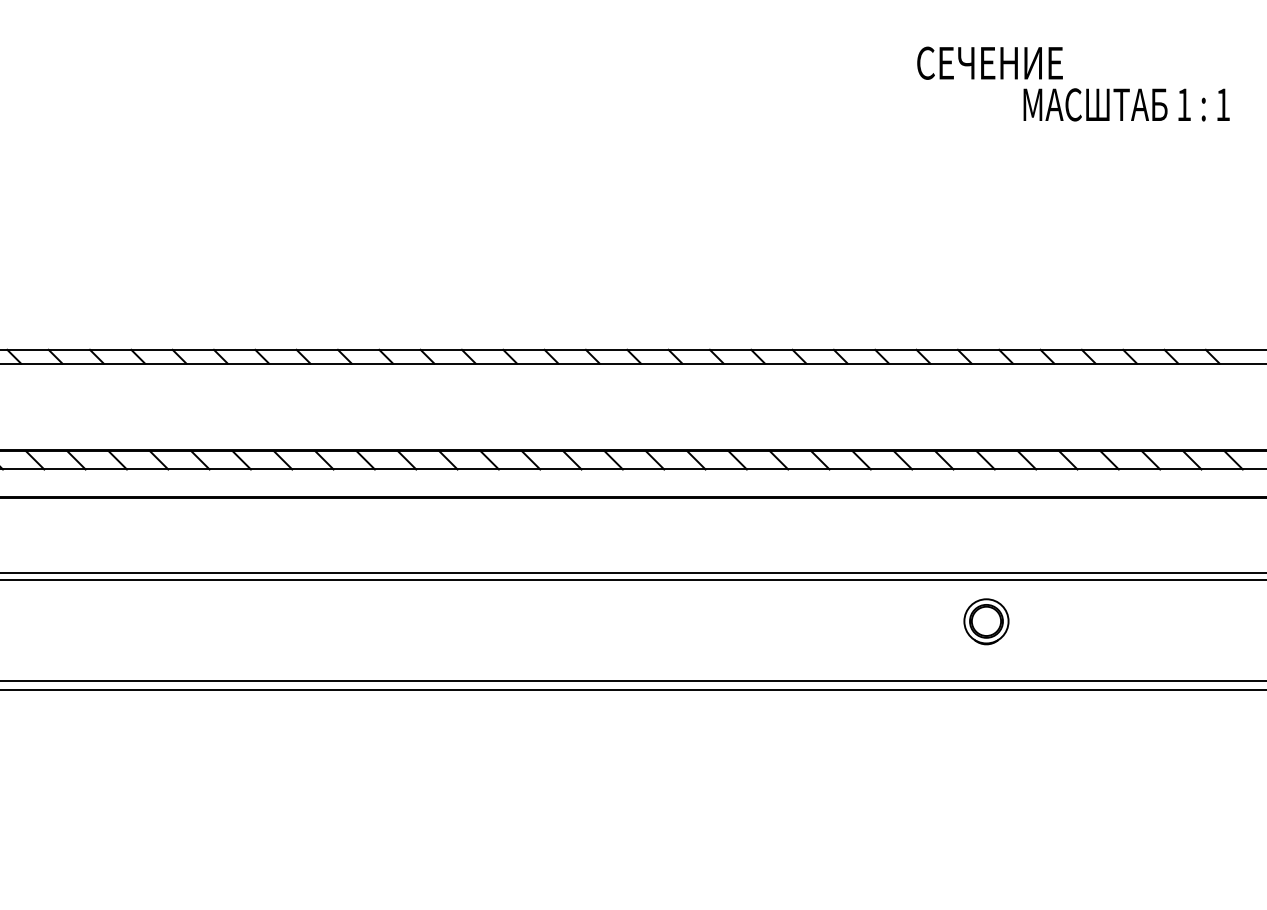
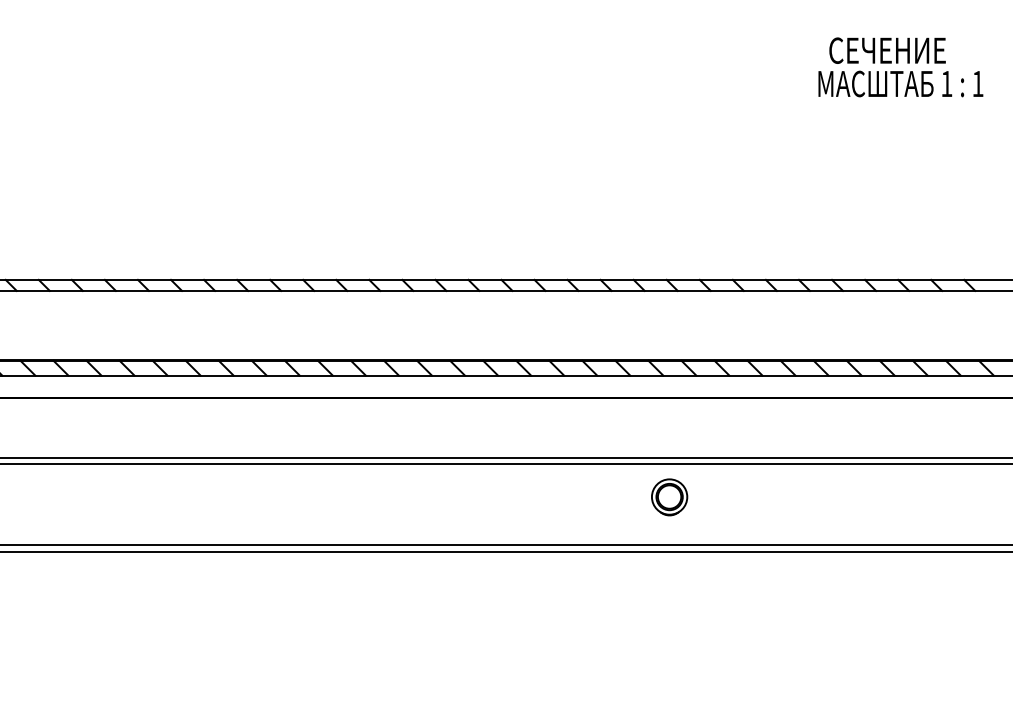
text: (989, 62) -> (887, 50), moved
part: (986, 621) -> (669, 497), moved

